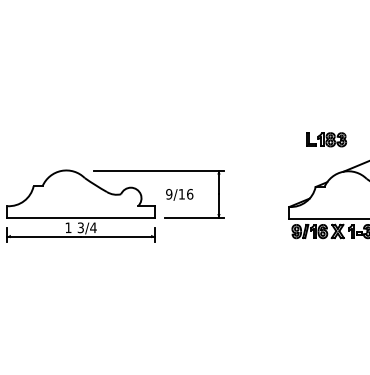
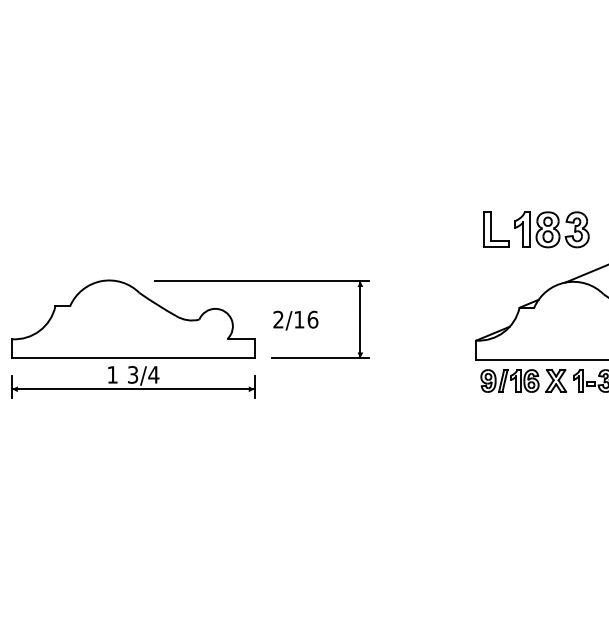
part: (326, 139) -> (537, 229), size x1.6
text: (169, 194) -> (278, 320), 9/16 -> 2/16

